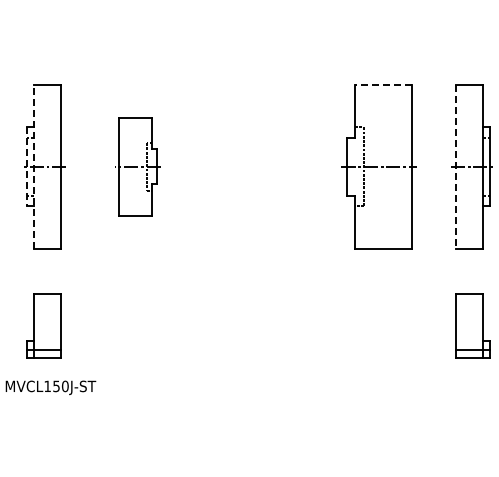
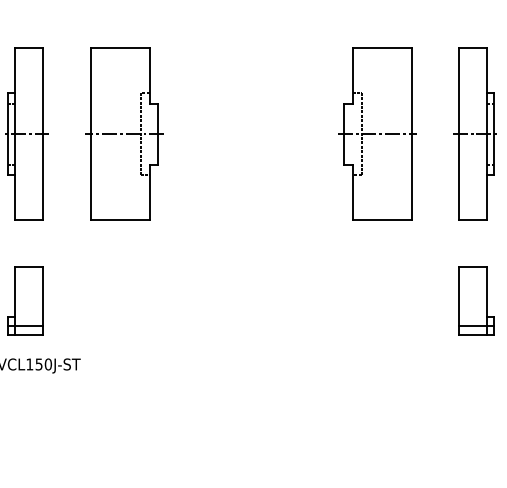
line: (382, 84) -> (381, 47), dashed -> solid
line: (33, 166) -> (14, 133), dashed -> solid
part: (137, 166) -> (124, 133), size x1.67
line: (26, 167) -> (7, 134), dashed -> solid
line: (456, 167) -> (458, 134), dashed -> solid

